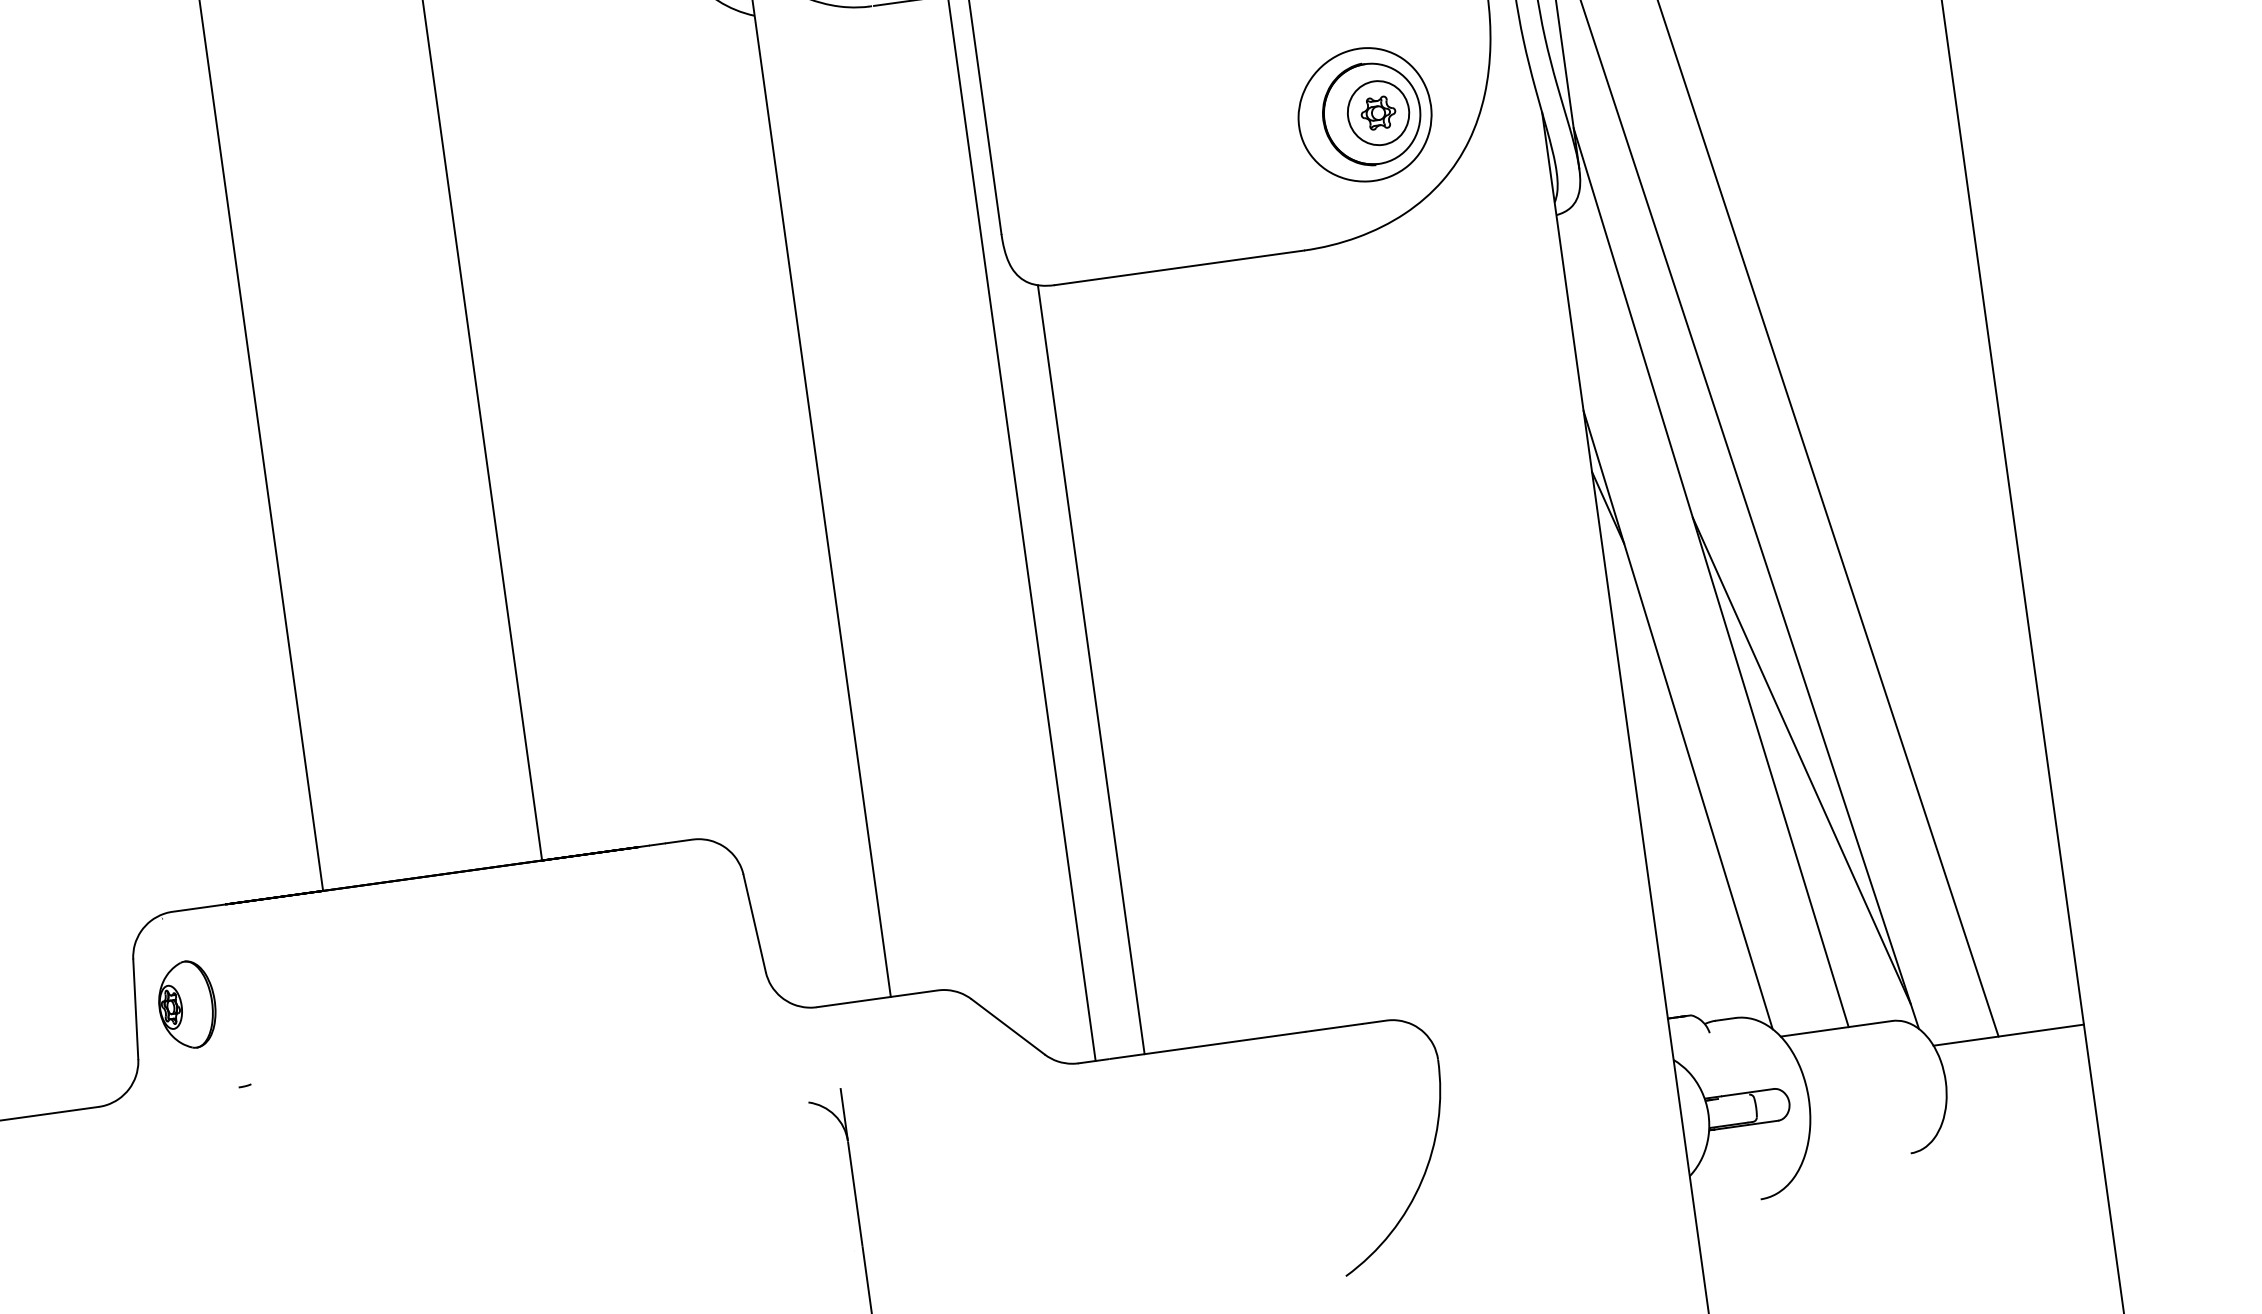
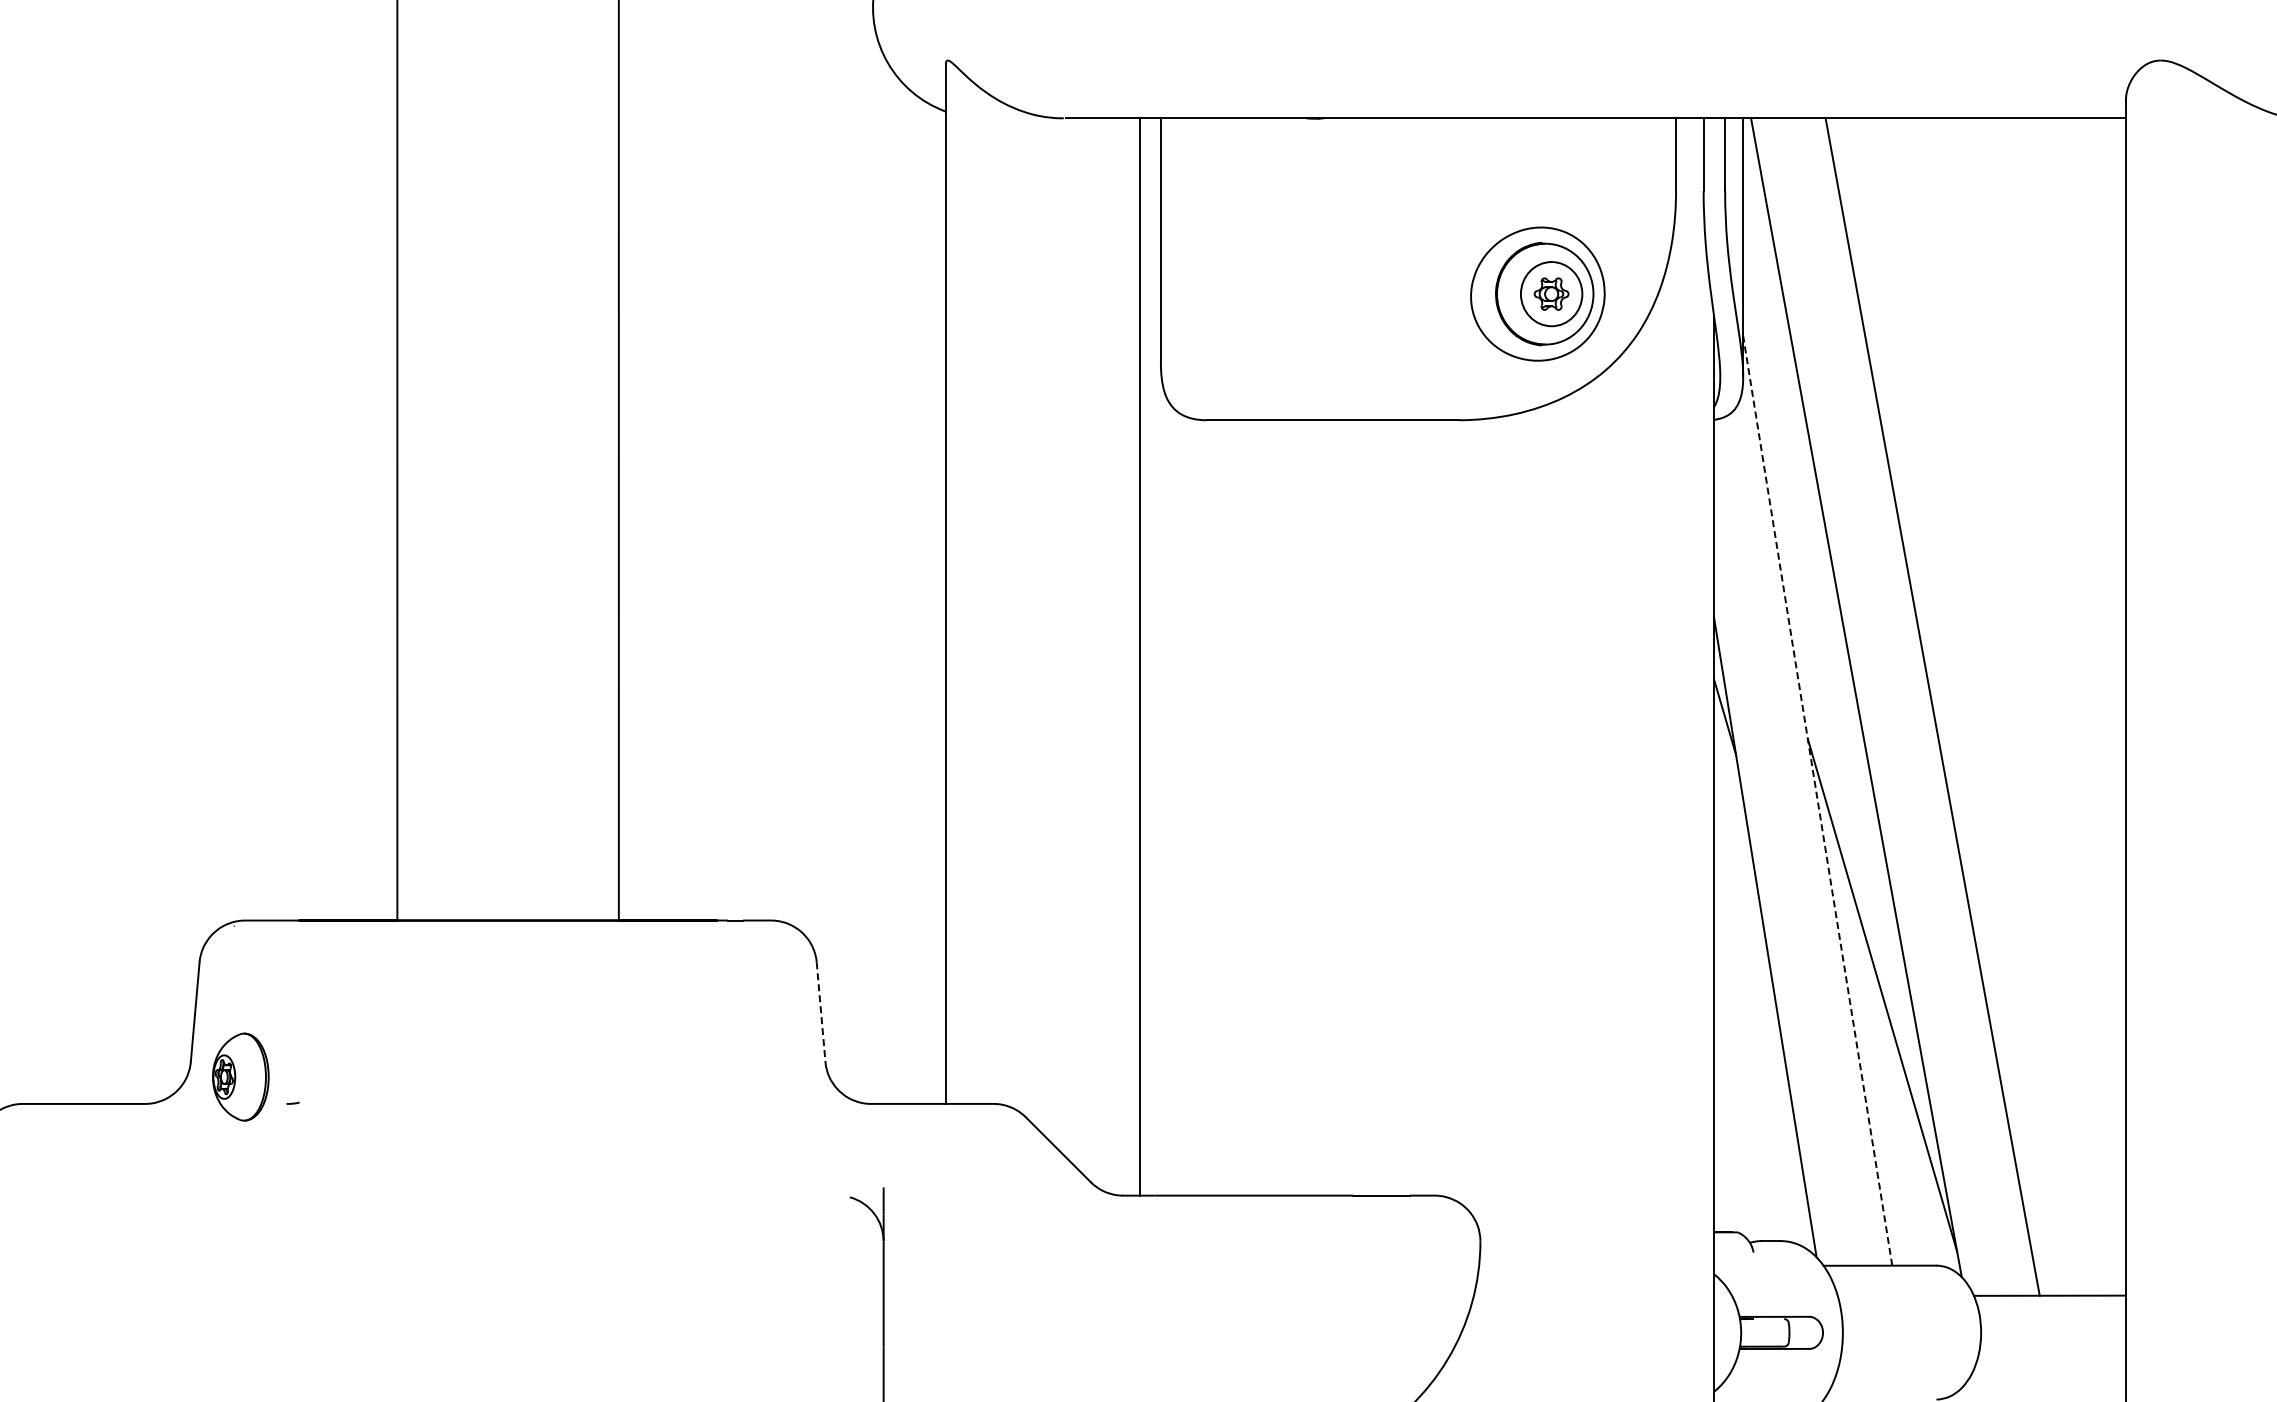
line: (1710, 577) -> (1817, 800), solid -> dashed
line: (1091, 669) -> (1190, 806), removed
line: (755, 923) -> (821, 1012), solid -> dashed
part: (186, 1004) -> (240, 1076), moved

